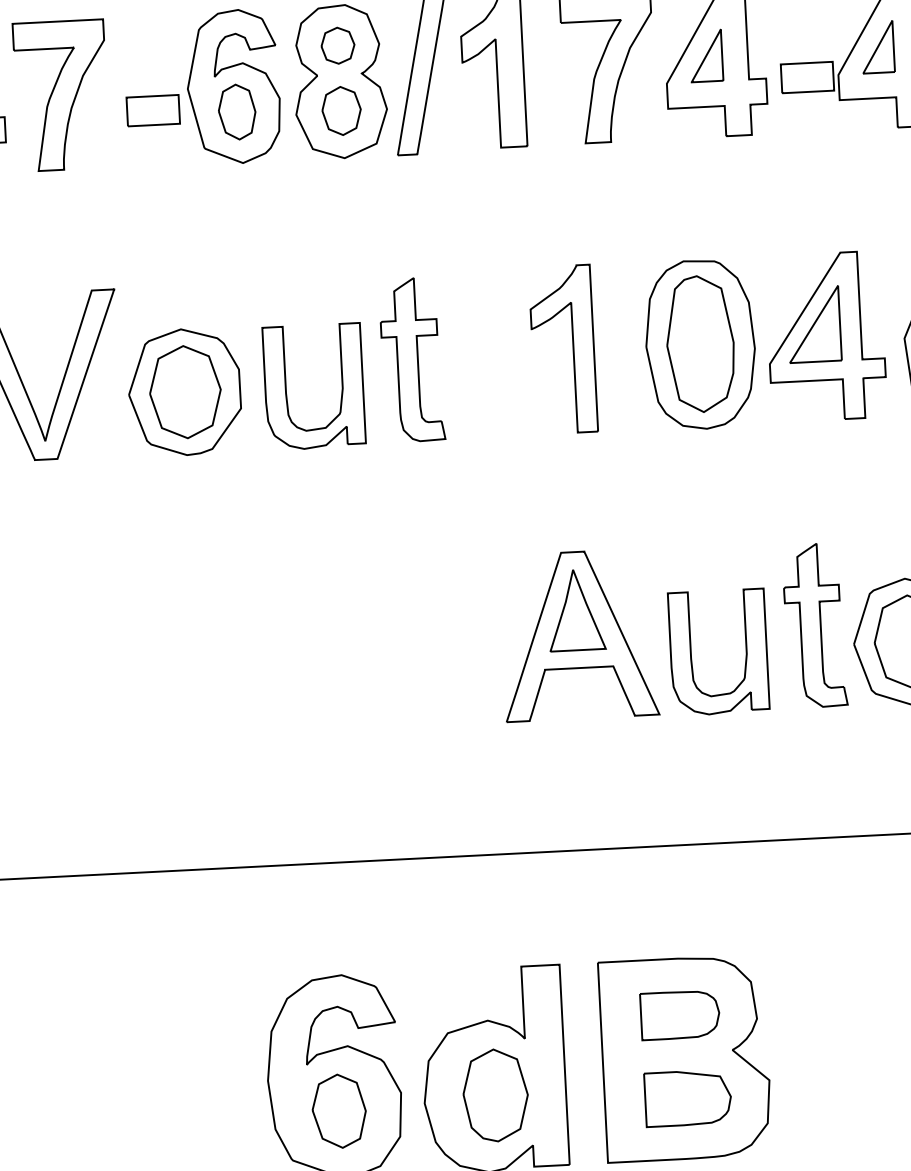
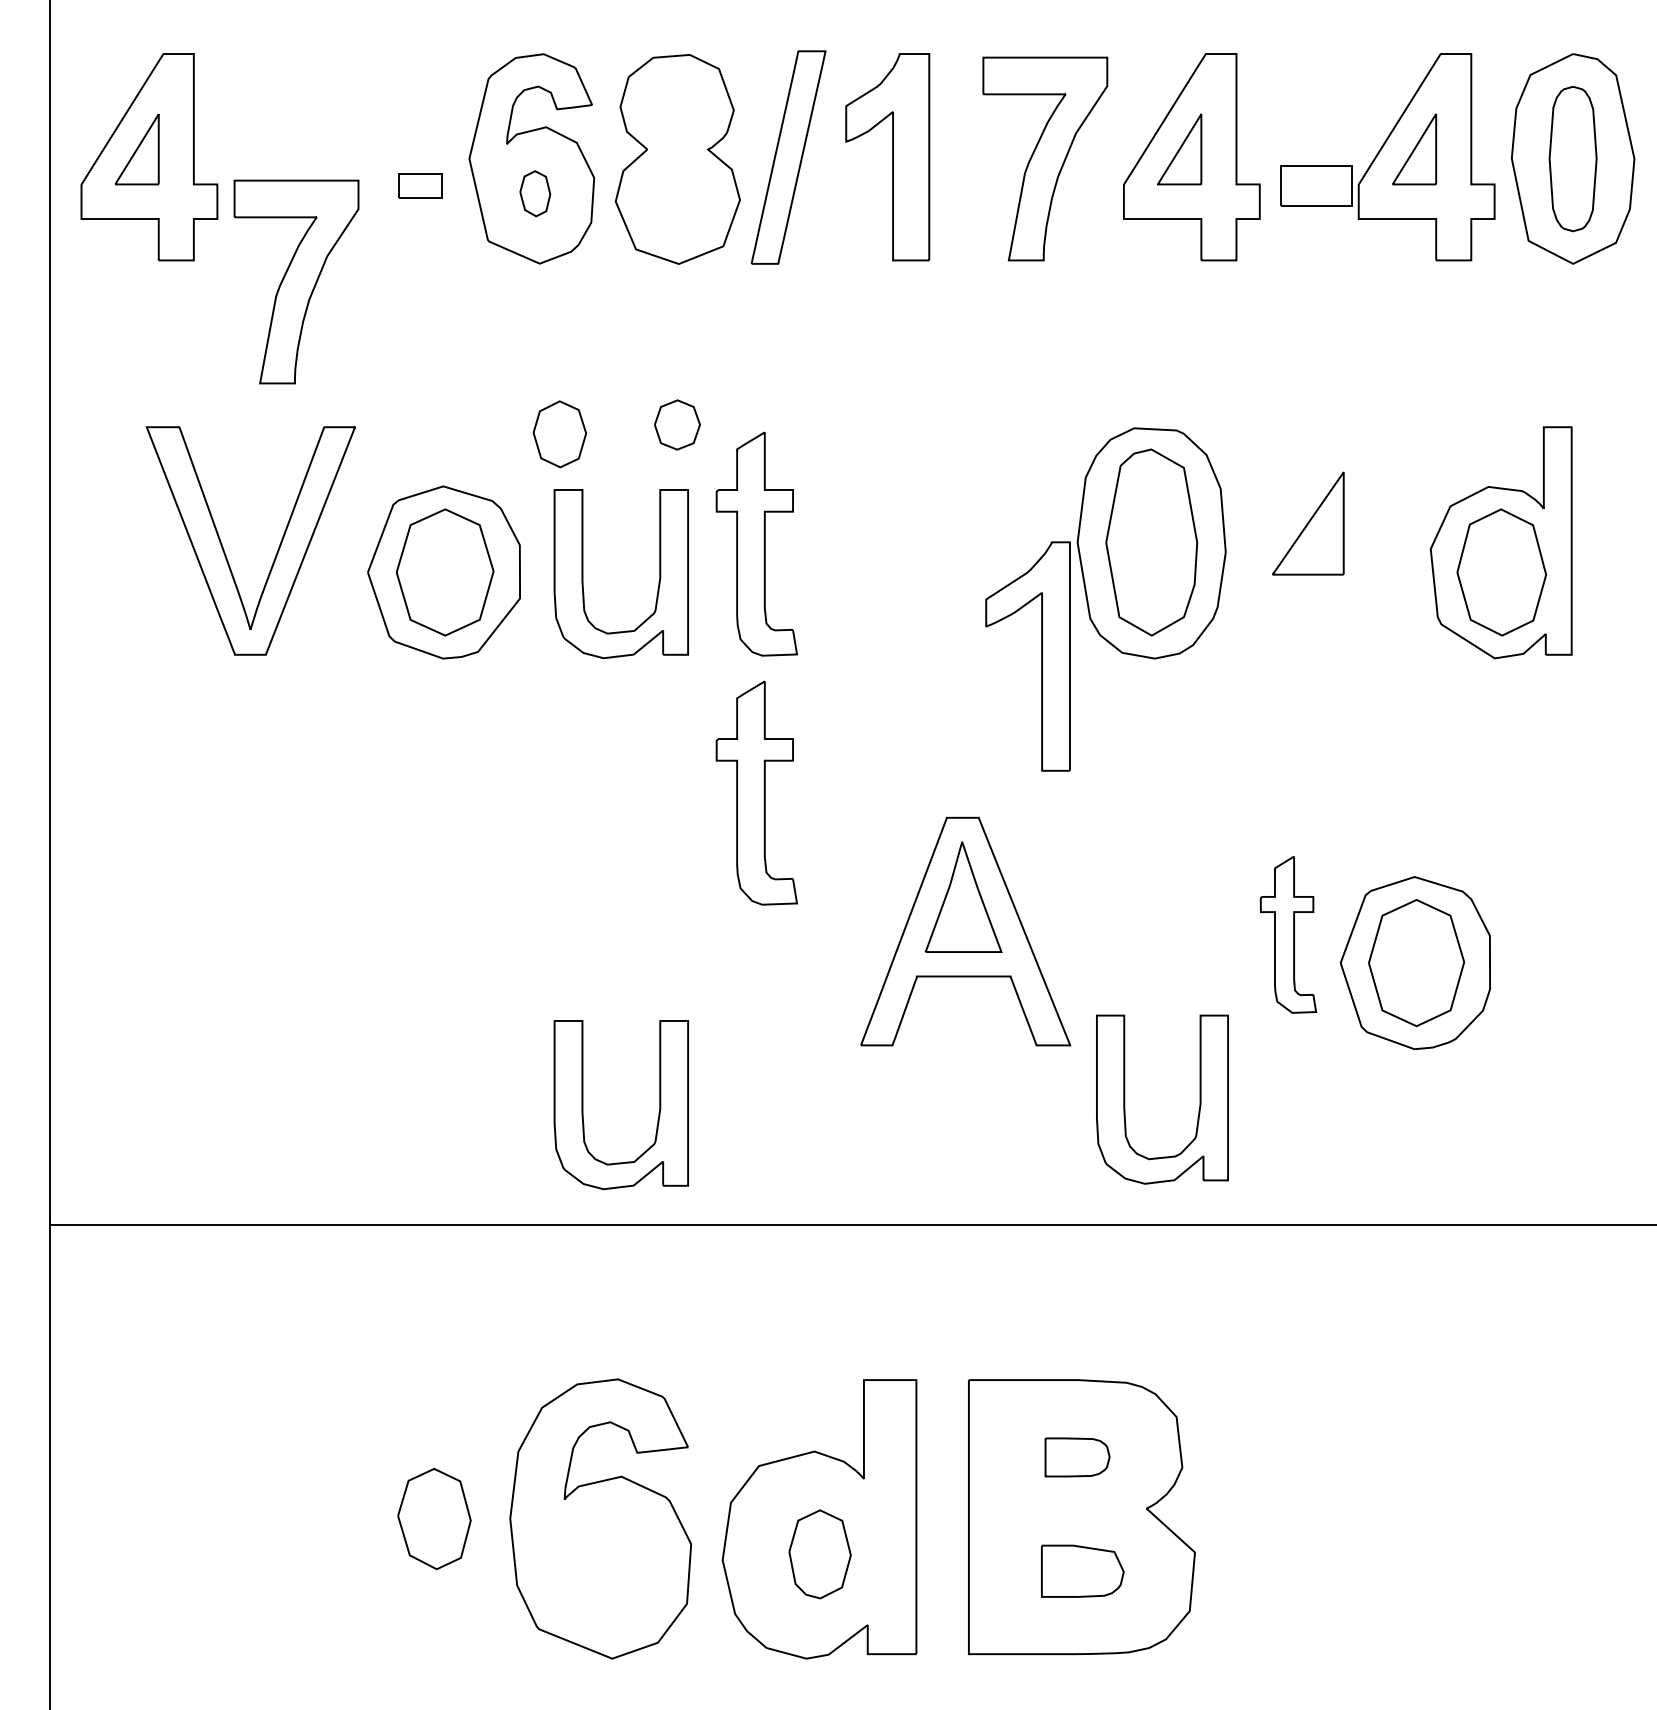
part: (338, 45) -> (677, 424), moved
part: (61, 95) -> (296, 281), moved
part: (153, 110) -> (420, 185), size x0.6
part: (237, 111) -> (535, 193), size x0.6
part: (341, 111) -> (559, 434), moved
part: (825, 336) -> (1323, 540), removed
part: (573, 349) -> (1041, 656), moved
part: (421, 541) -> (756, 792), added
part: (814, 625) -> (1288, 934), size x0.7
part: (691, 653) -> (1125, 1099), moved
part: (306, 776) -> (583, 1105), added
part: (680, 1015) -> (1077, 1457), size x0.6
part: (495, 1095) -> (819, 1554), size x0.7
part: (687, 1097) -> (1082, 1570), size x0.7
part: (339, 1111) -> (434, 1519), moved

